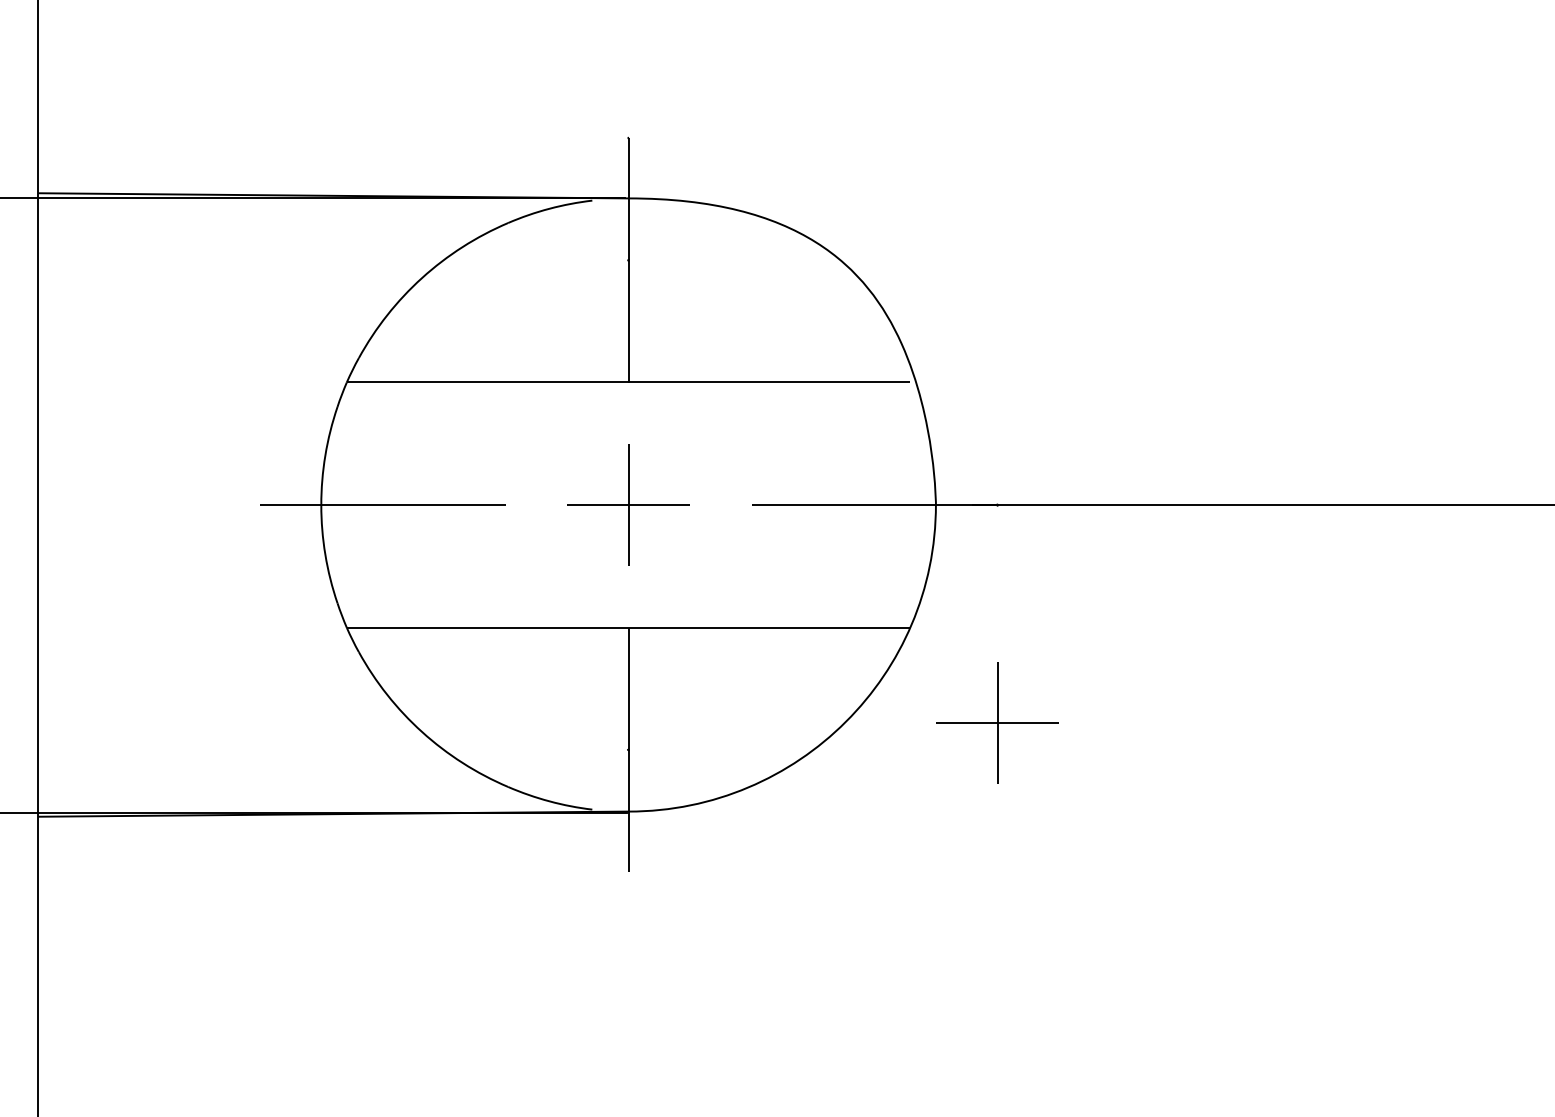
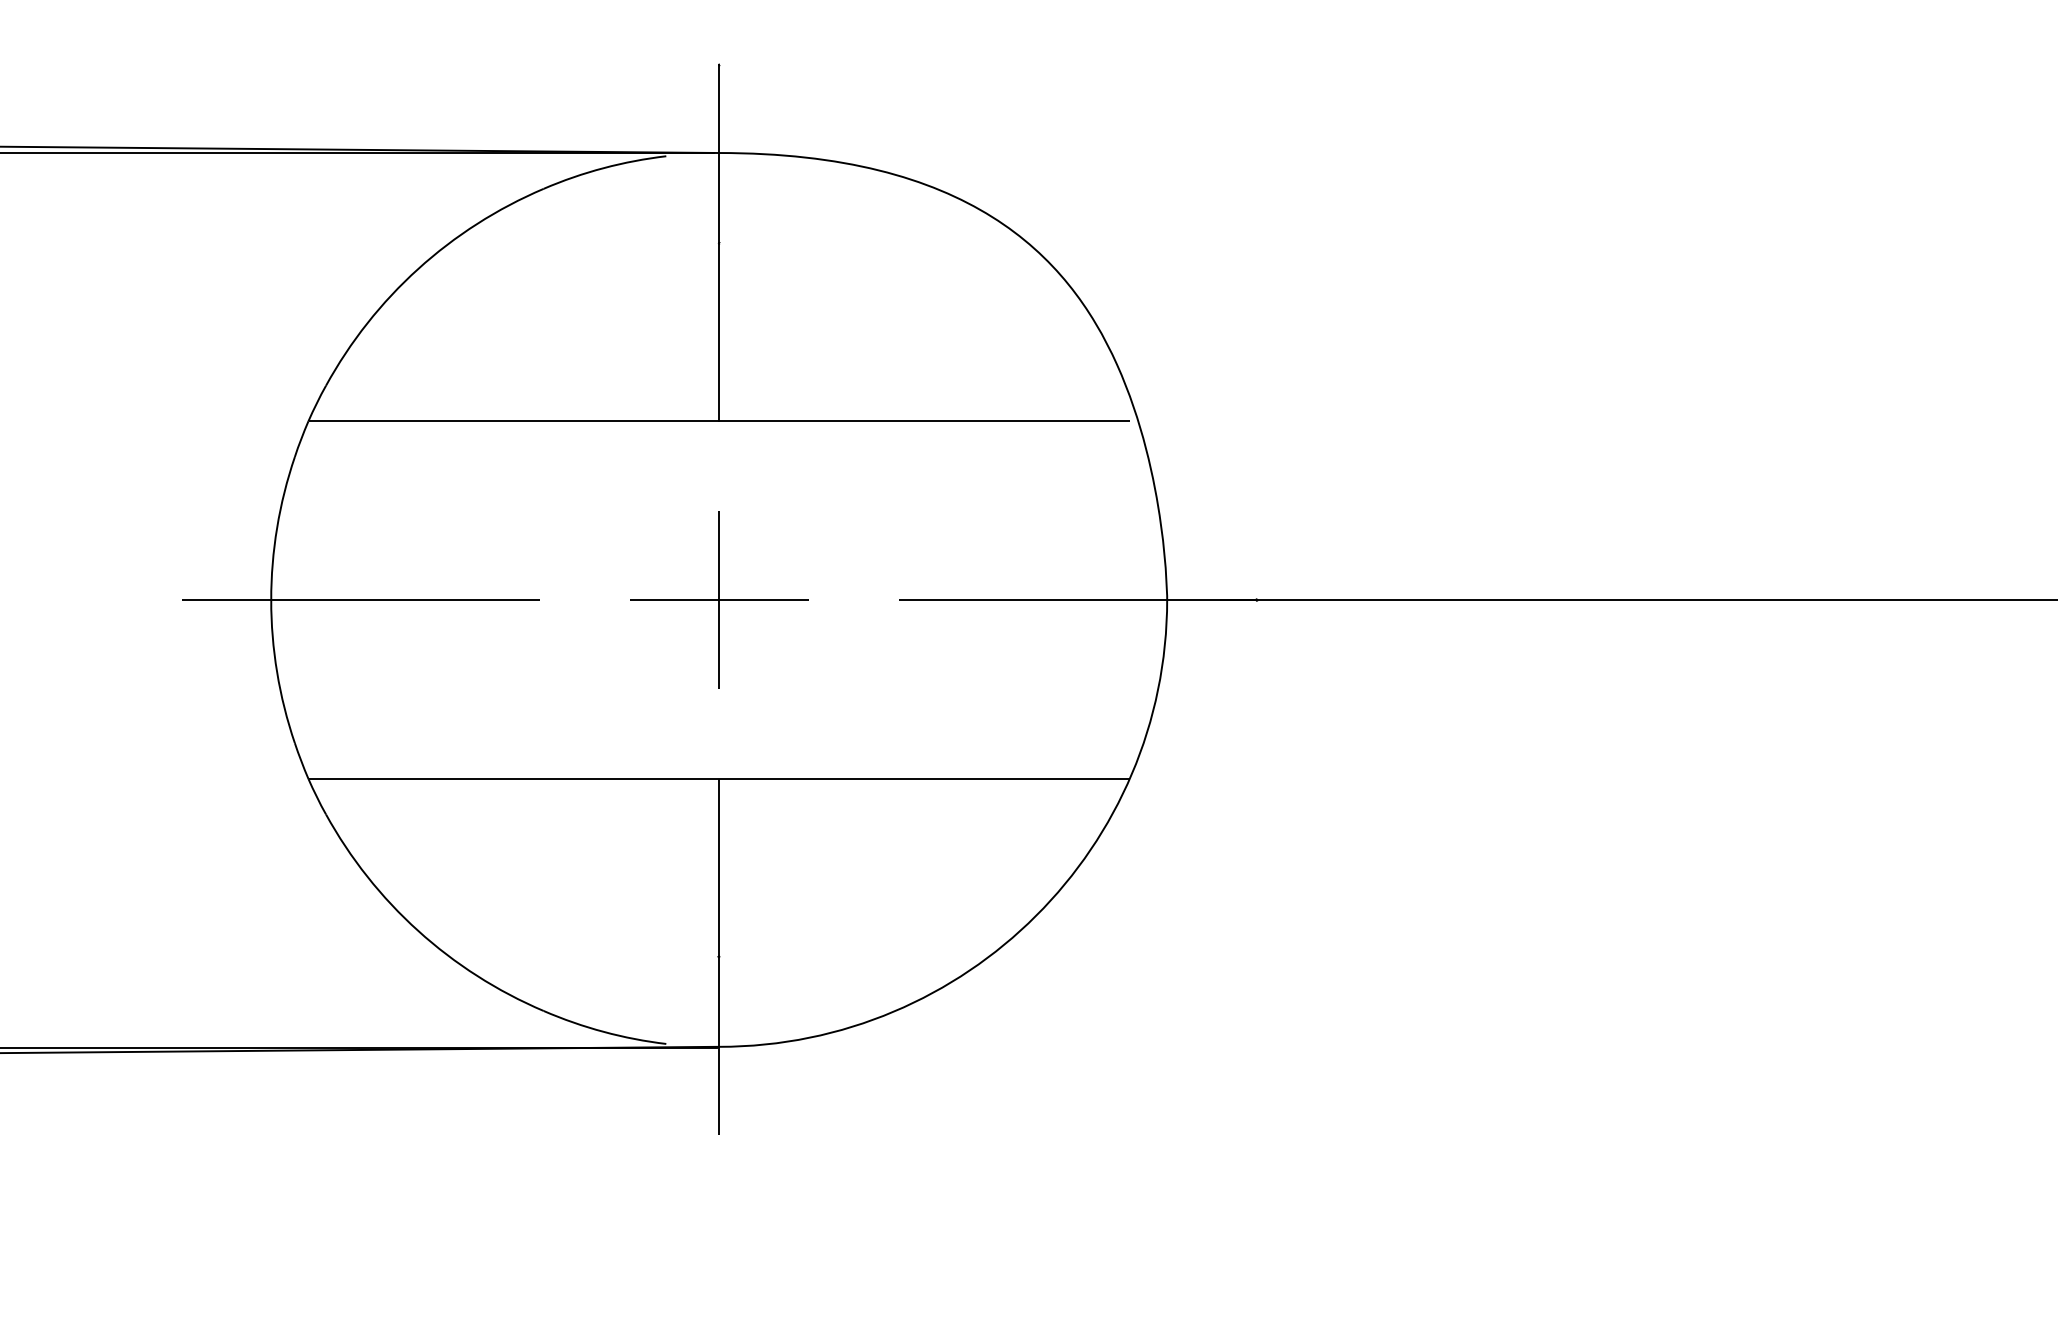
part: (997, 722) -> (1256, 916), removed

